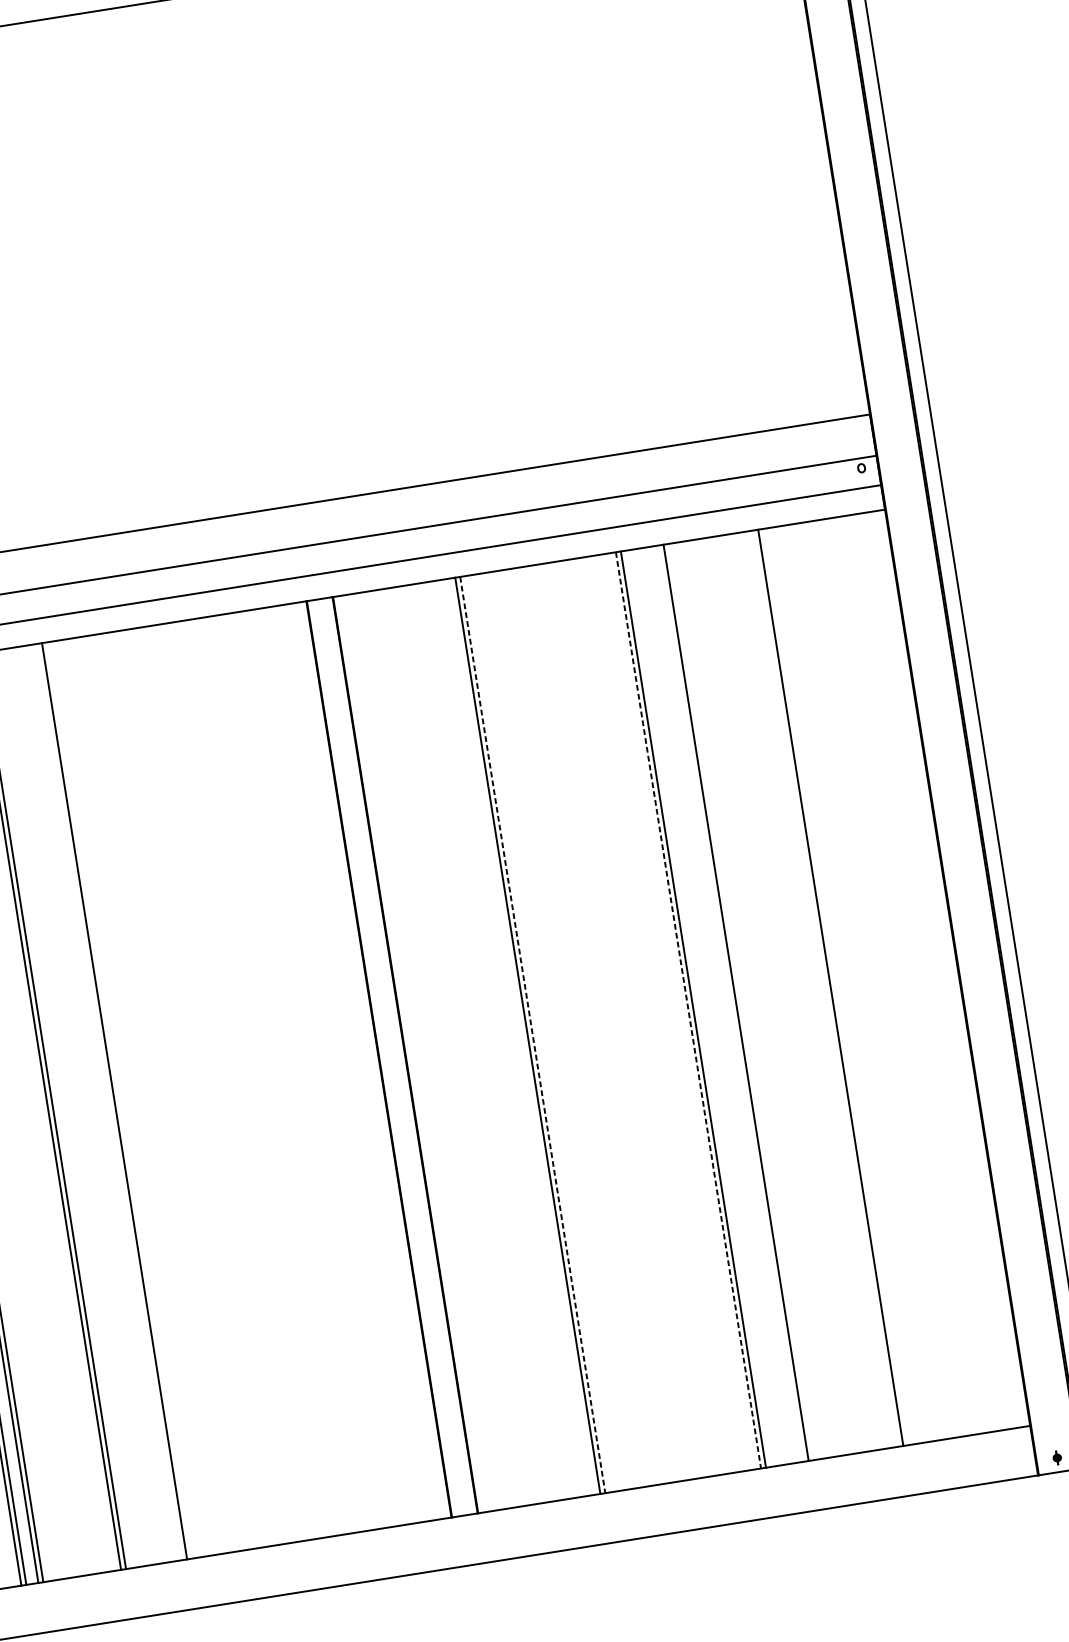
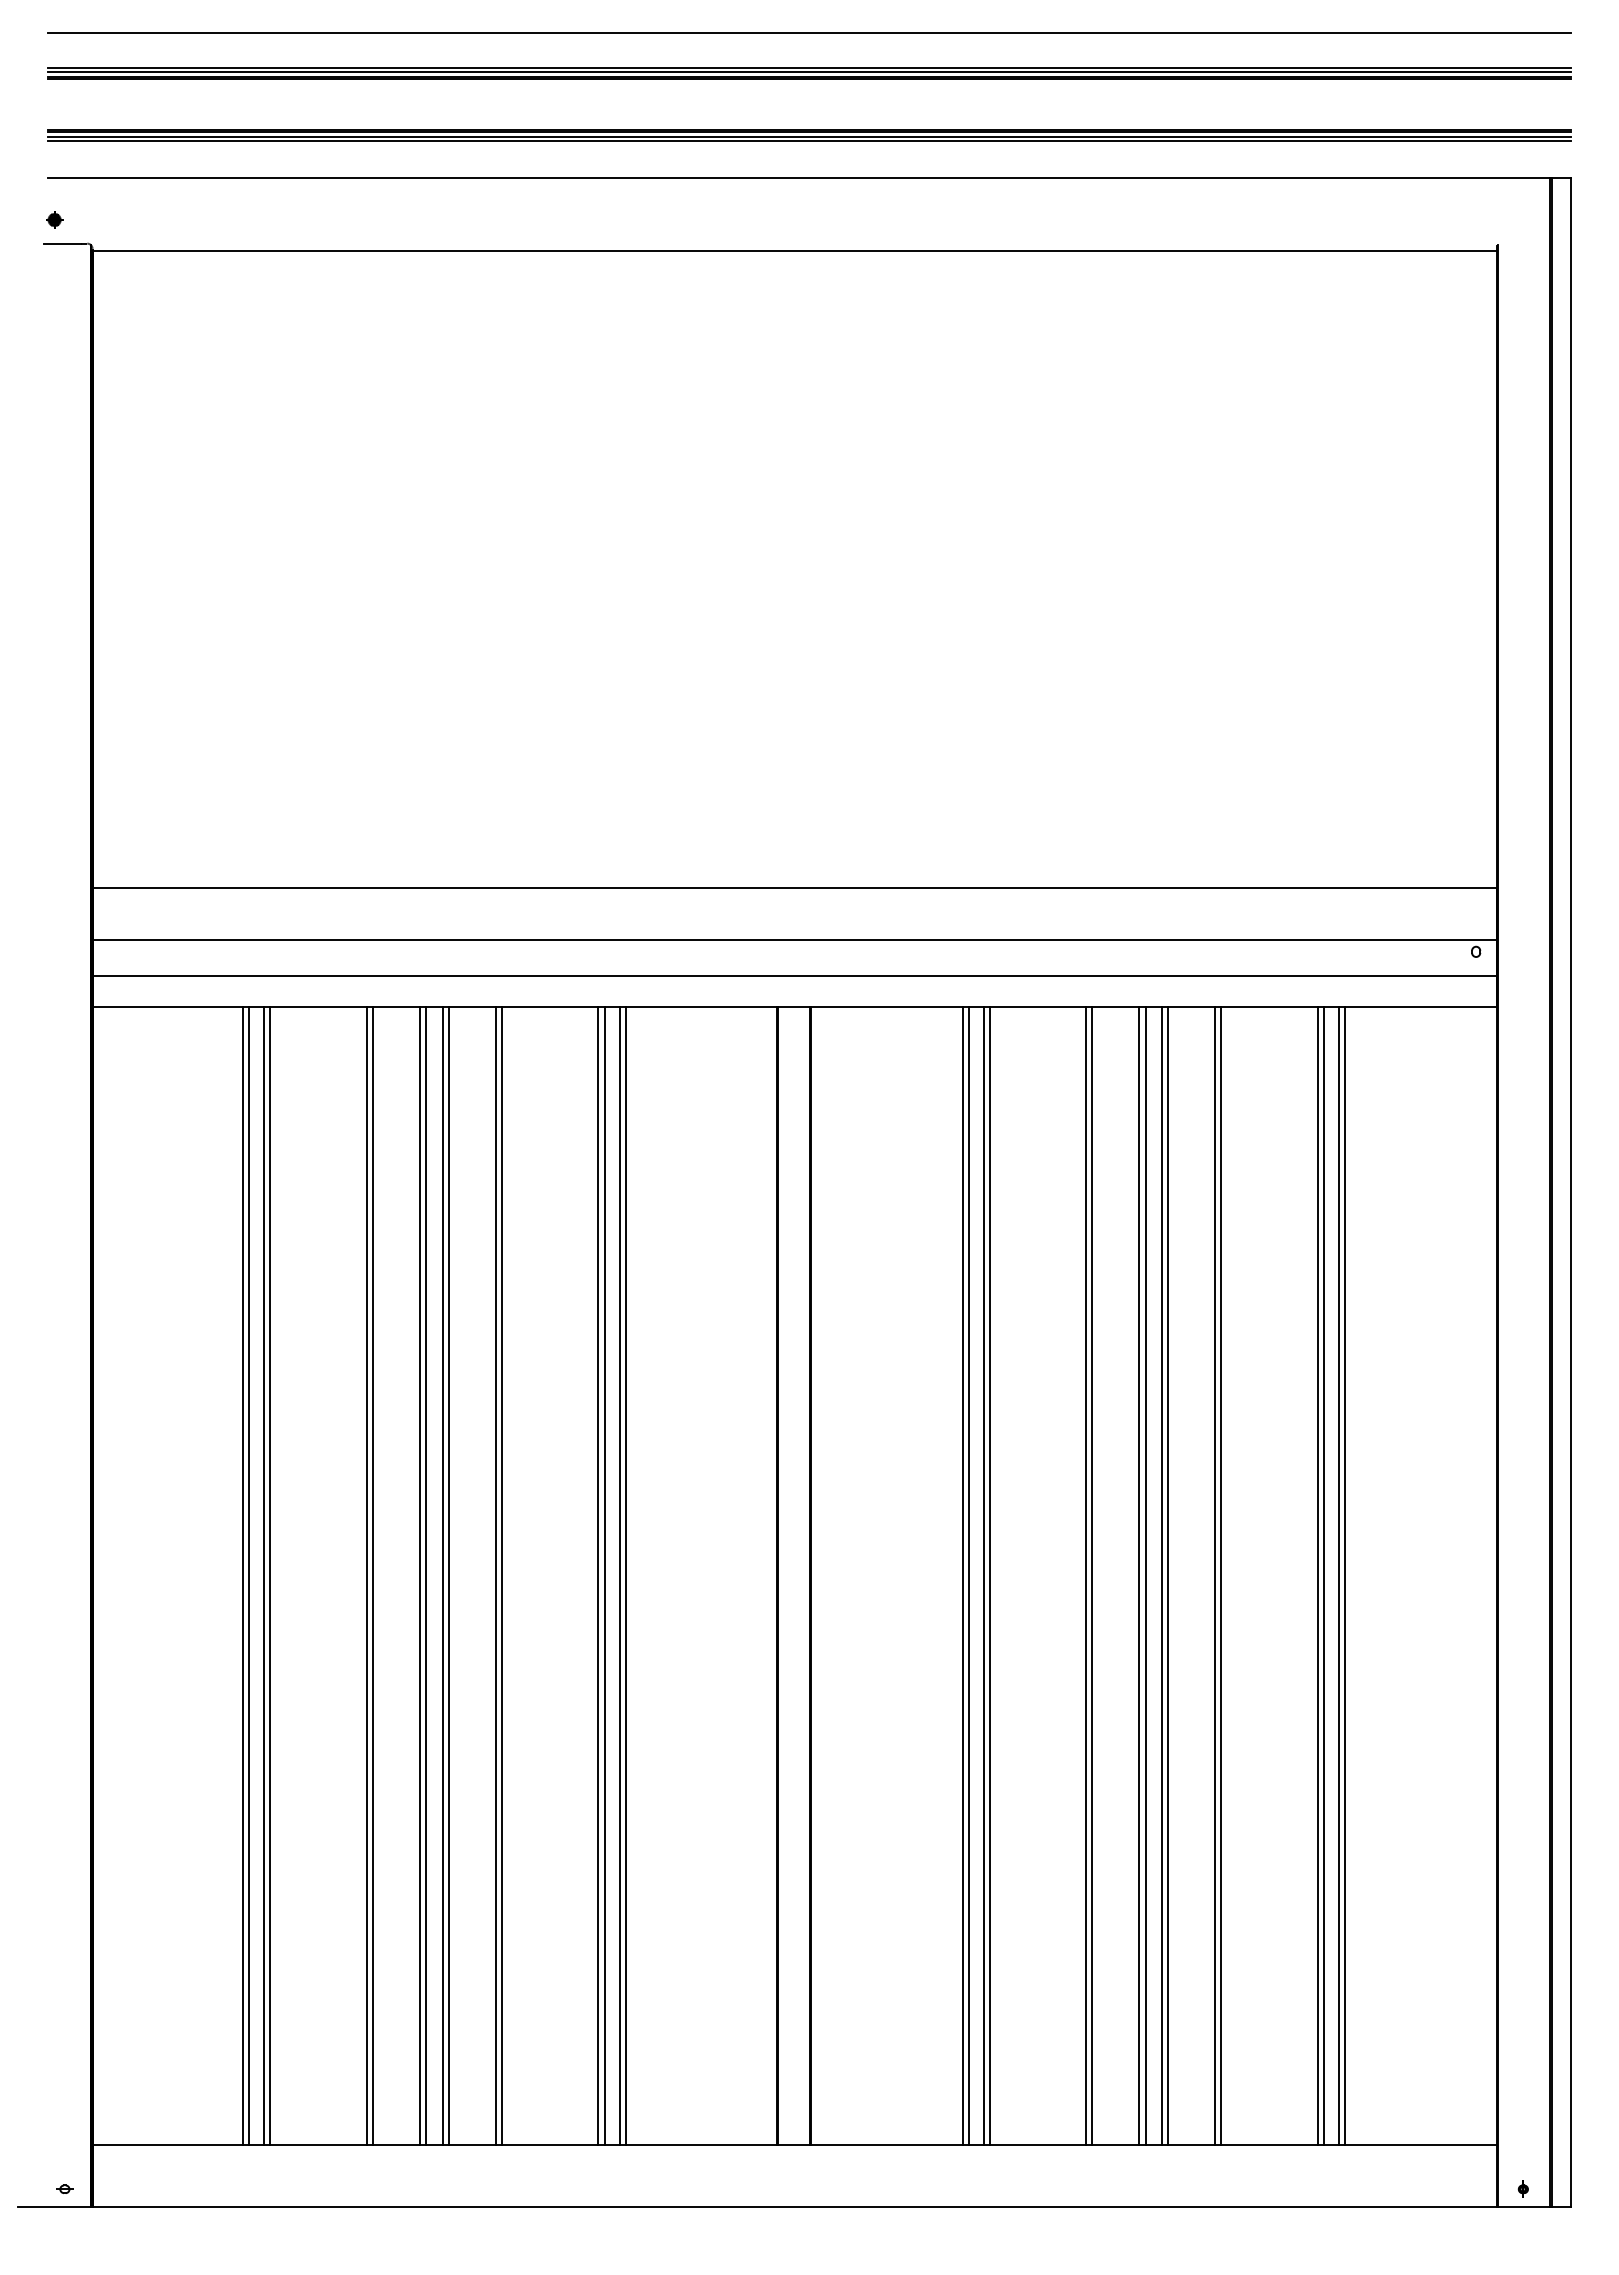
line: (835, 986) -> (1345, 1575), added
line: (819, 989) -> (1324, 1575), added
line: (813, 990) -> (1317, 1575), added
line: (731, 1003) -> (1215, 1575), added
line: (688, 1010) -> (1162, 1576), dashed -> solid
line: (670, 1012) -> (1139, 1575), added
line: (675, 1012) -> (1145, 1575), added
line: (632, 1018) -> (1092, 1575), added
line: (627, 1019) -> (1086, 1575), added
line: (544, 1032) -> (983, 1575), added
line: (549, 1032) -> (989, 1575), added
line: (532, 1035) -> (968, 1576), dashed -> solid
line: (256, 1078) -> (625, 1575), added
line: (251, 1079) -> (619, 1575), added
line: (234, 1081) -> (598, 1575), added
line: (239, 1081) -> (604, 1575), added
line: (156, 1094) -> (501, 1575), added
line: (151, 1095) -> (495, 1575), added
line: (109, 1101) -> (442, 1575), added
line: (95, 1103) -> (425, 1575), added
line: (90, 1104) -> (419, 1575), added

